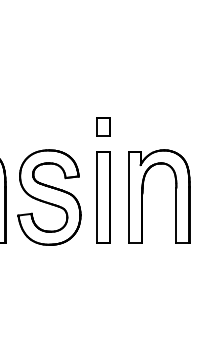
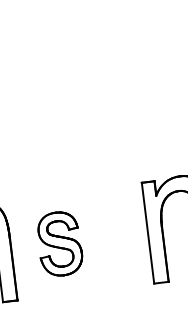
part: (103, 126) -> (109, 158), removed
part: (49, 197) -> (59, 243), size x0.6
part: (103, 197) -> (119, 236), removed

